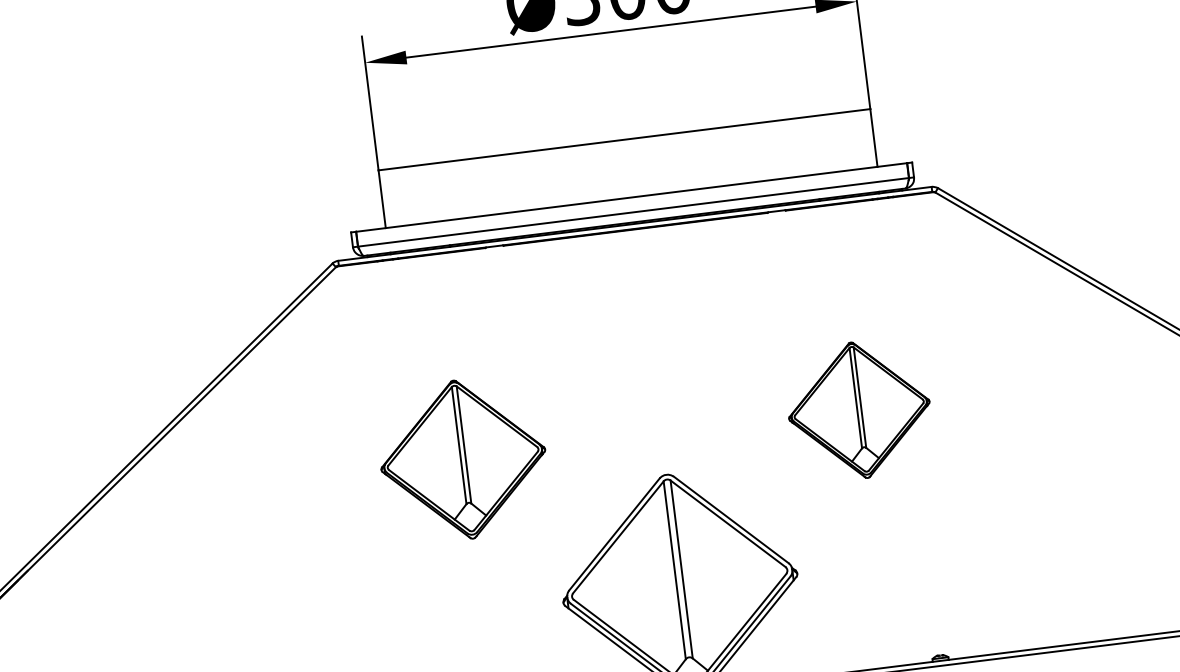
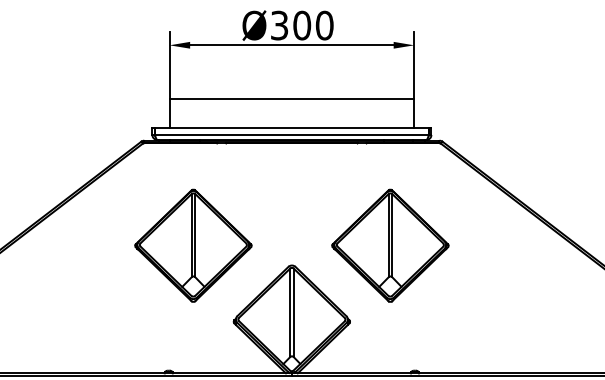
part: (859, 409) -> (390, 245), size x1.67
part: (463, 459) -> (193, 245), size x1.43

